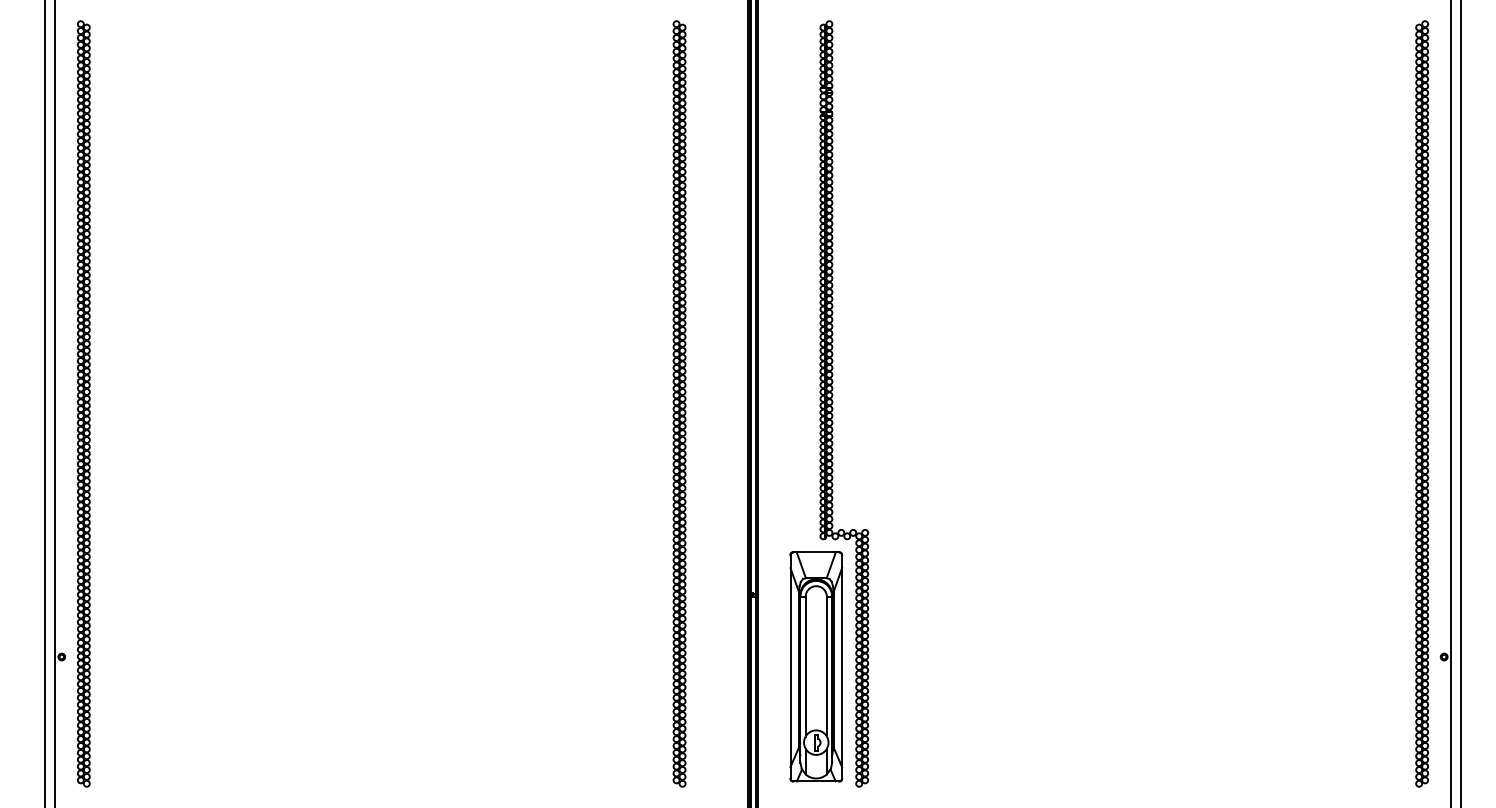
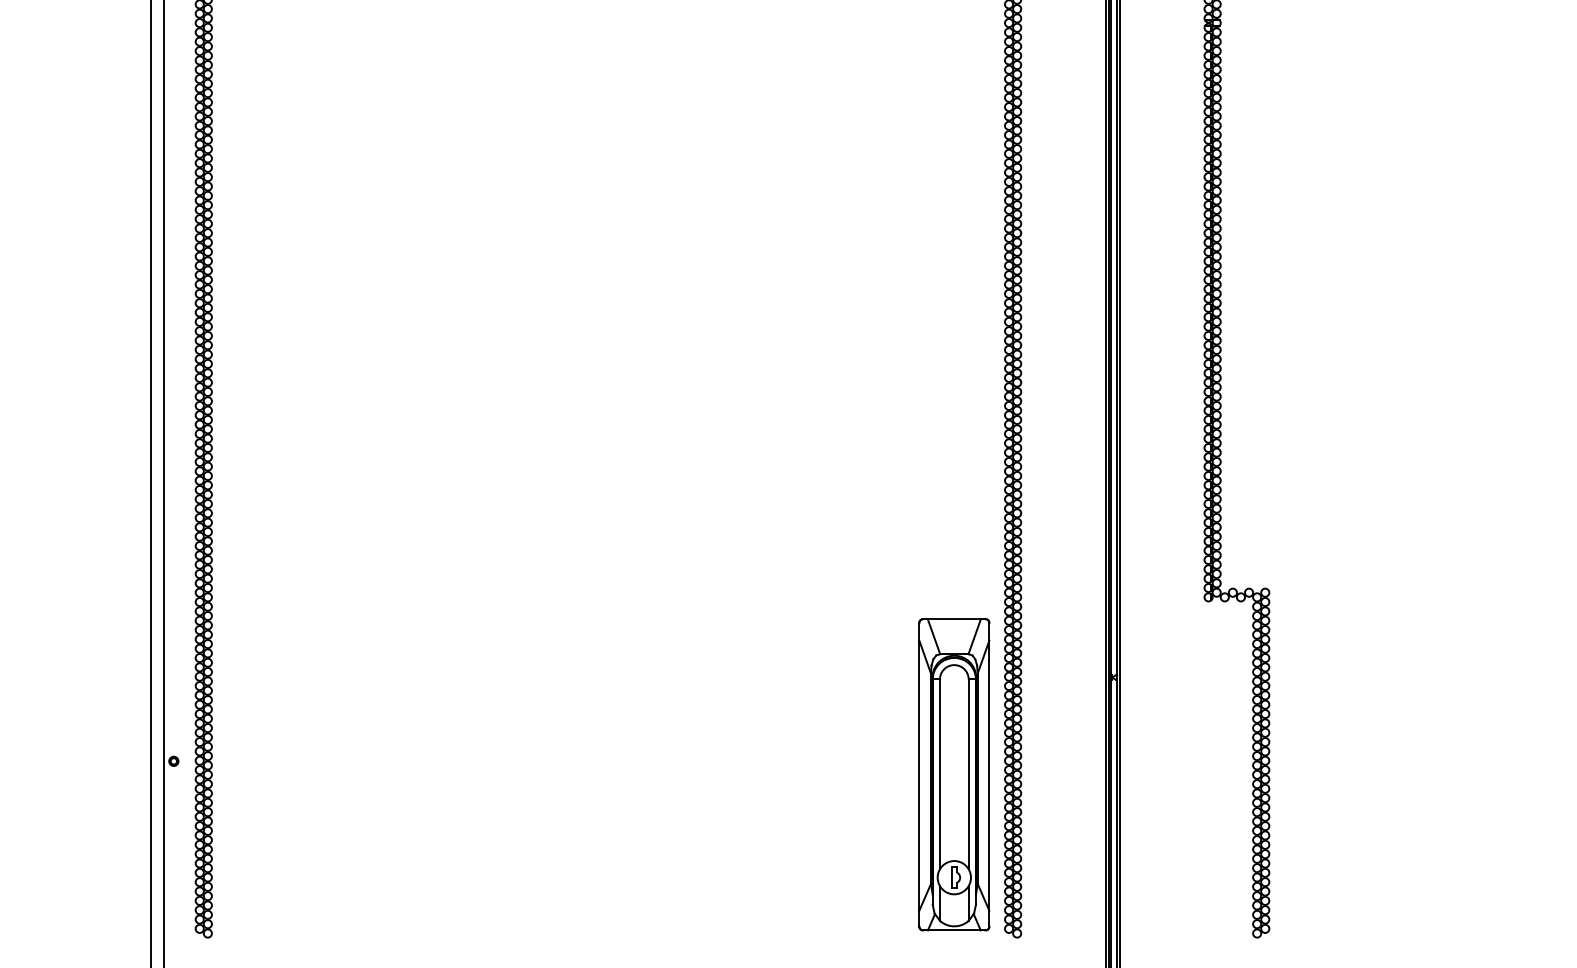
part: (816, 666) -> (954, 774), moved

